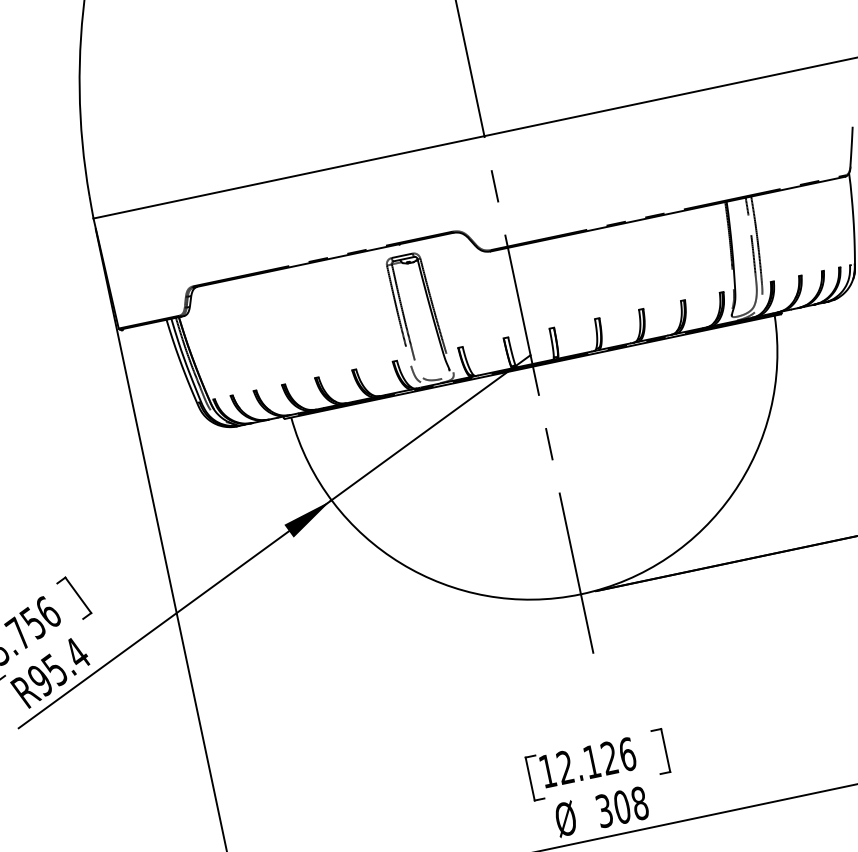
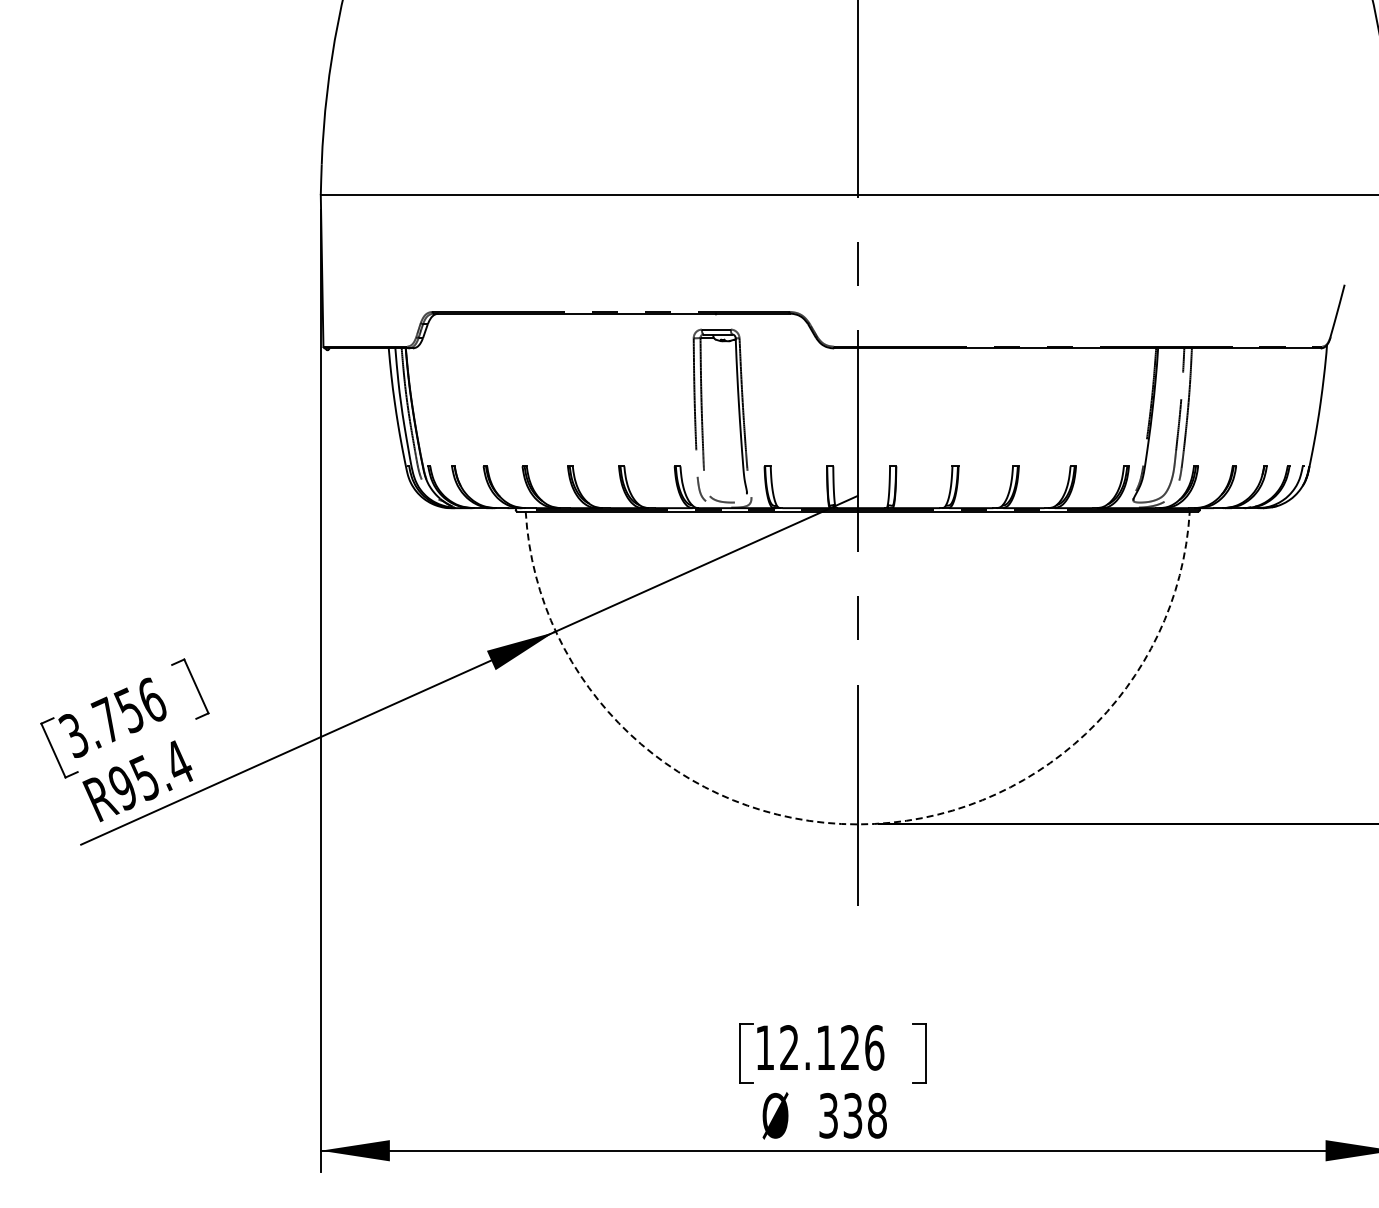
arc: (580, 594) -> (857, 824), solid -> dashed
text: (621, 807) -> (852, 1115), 308 -> 338

